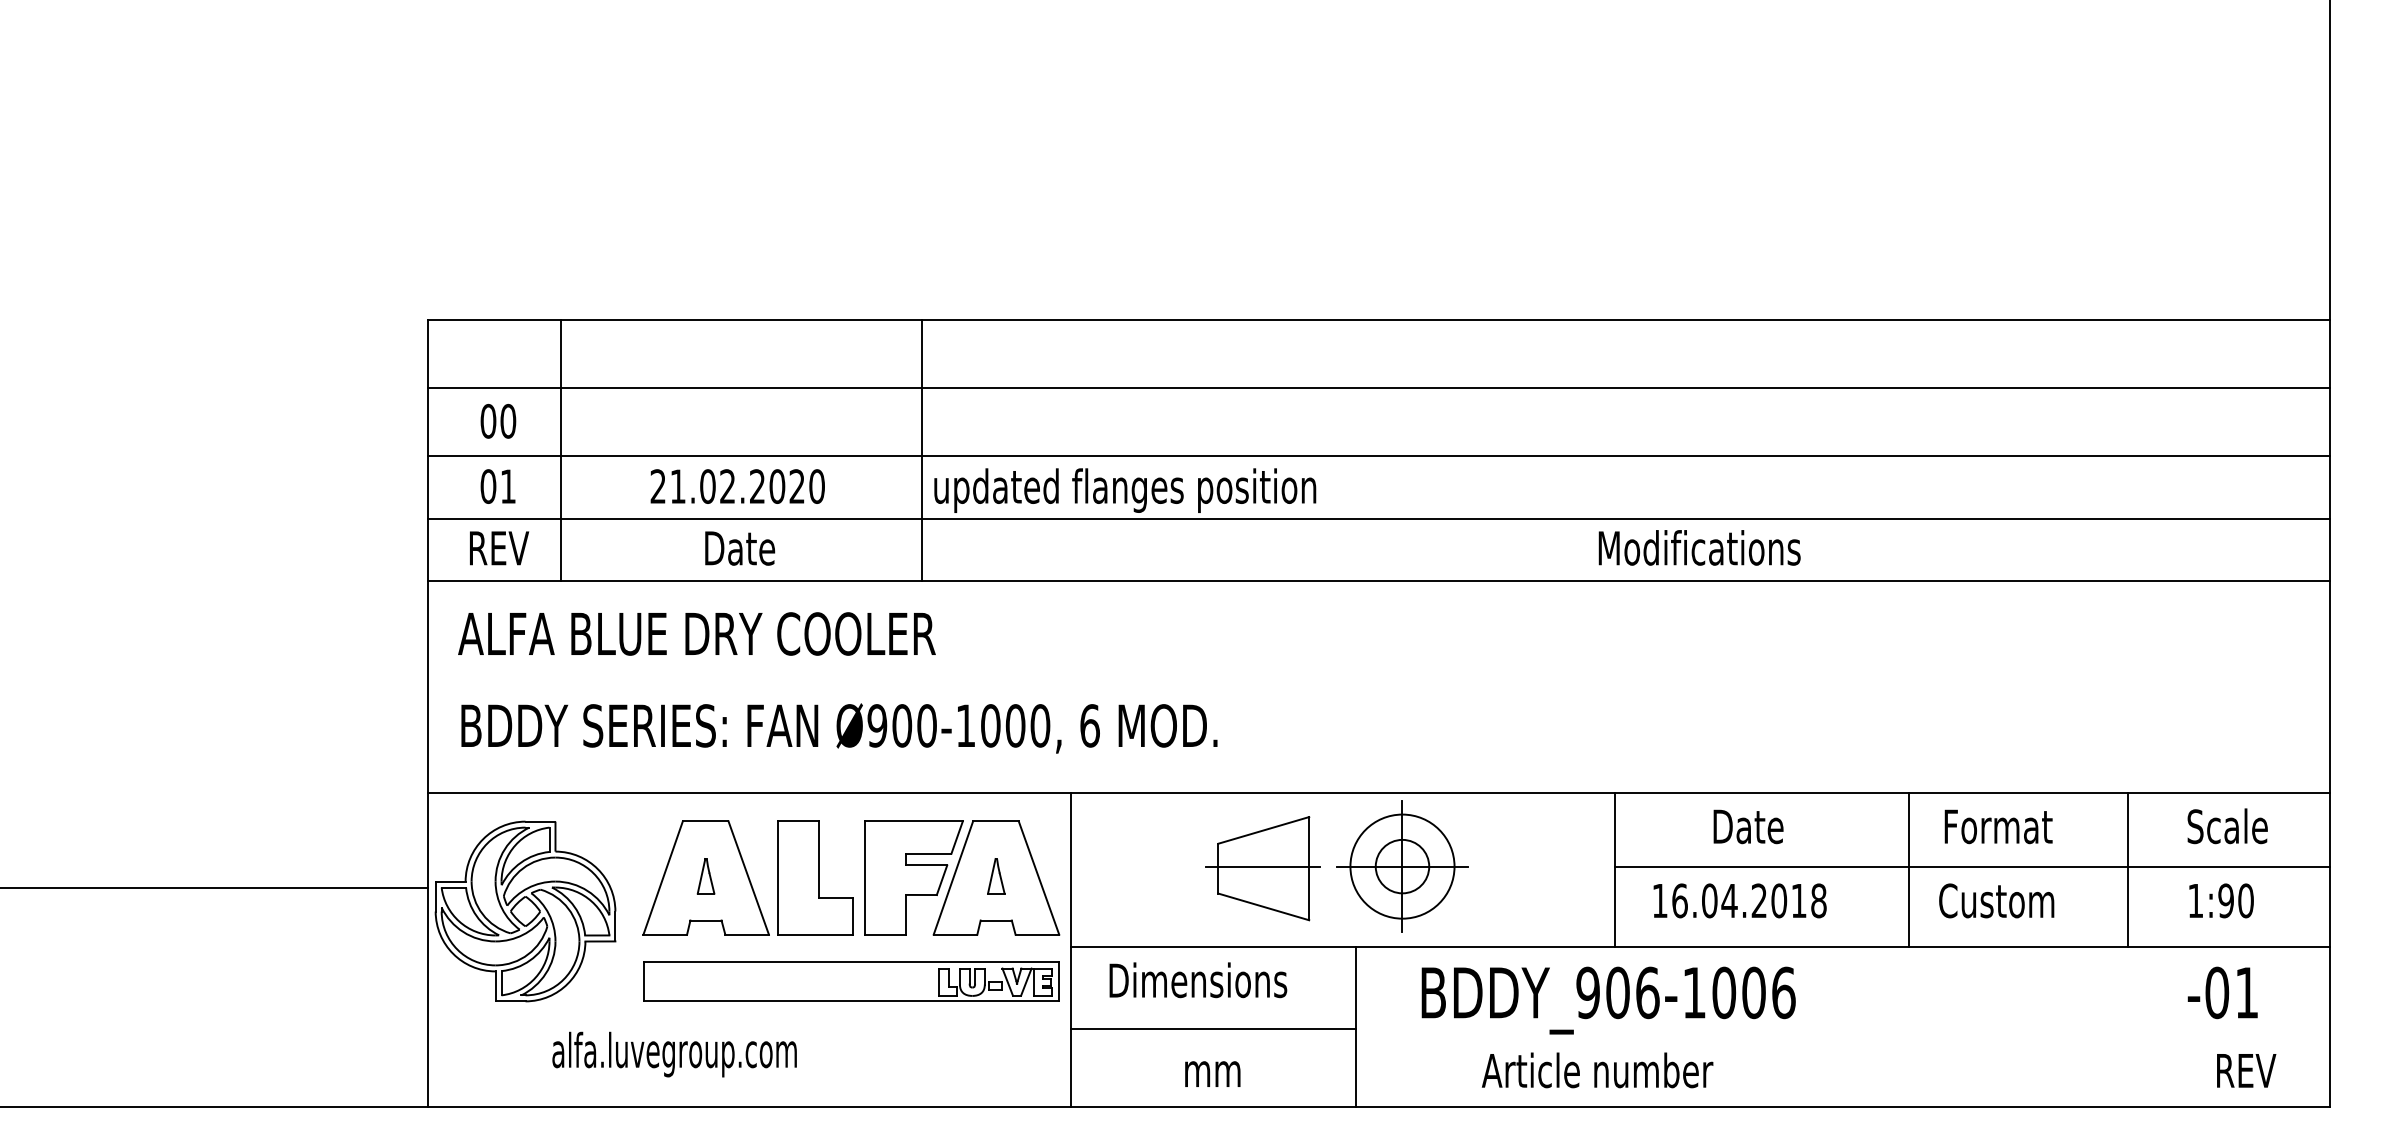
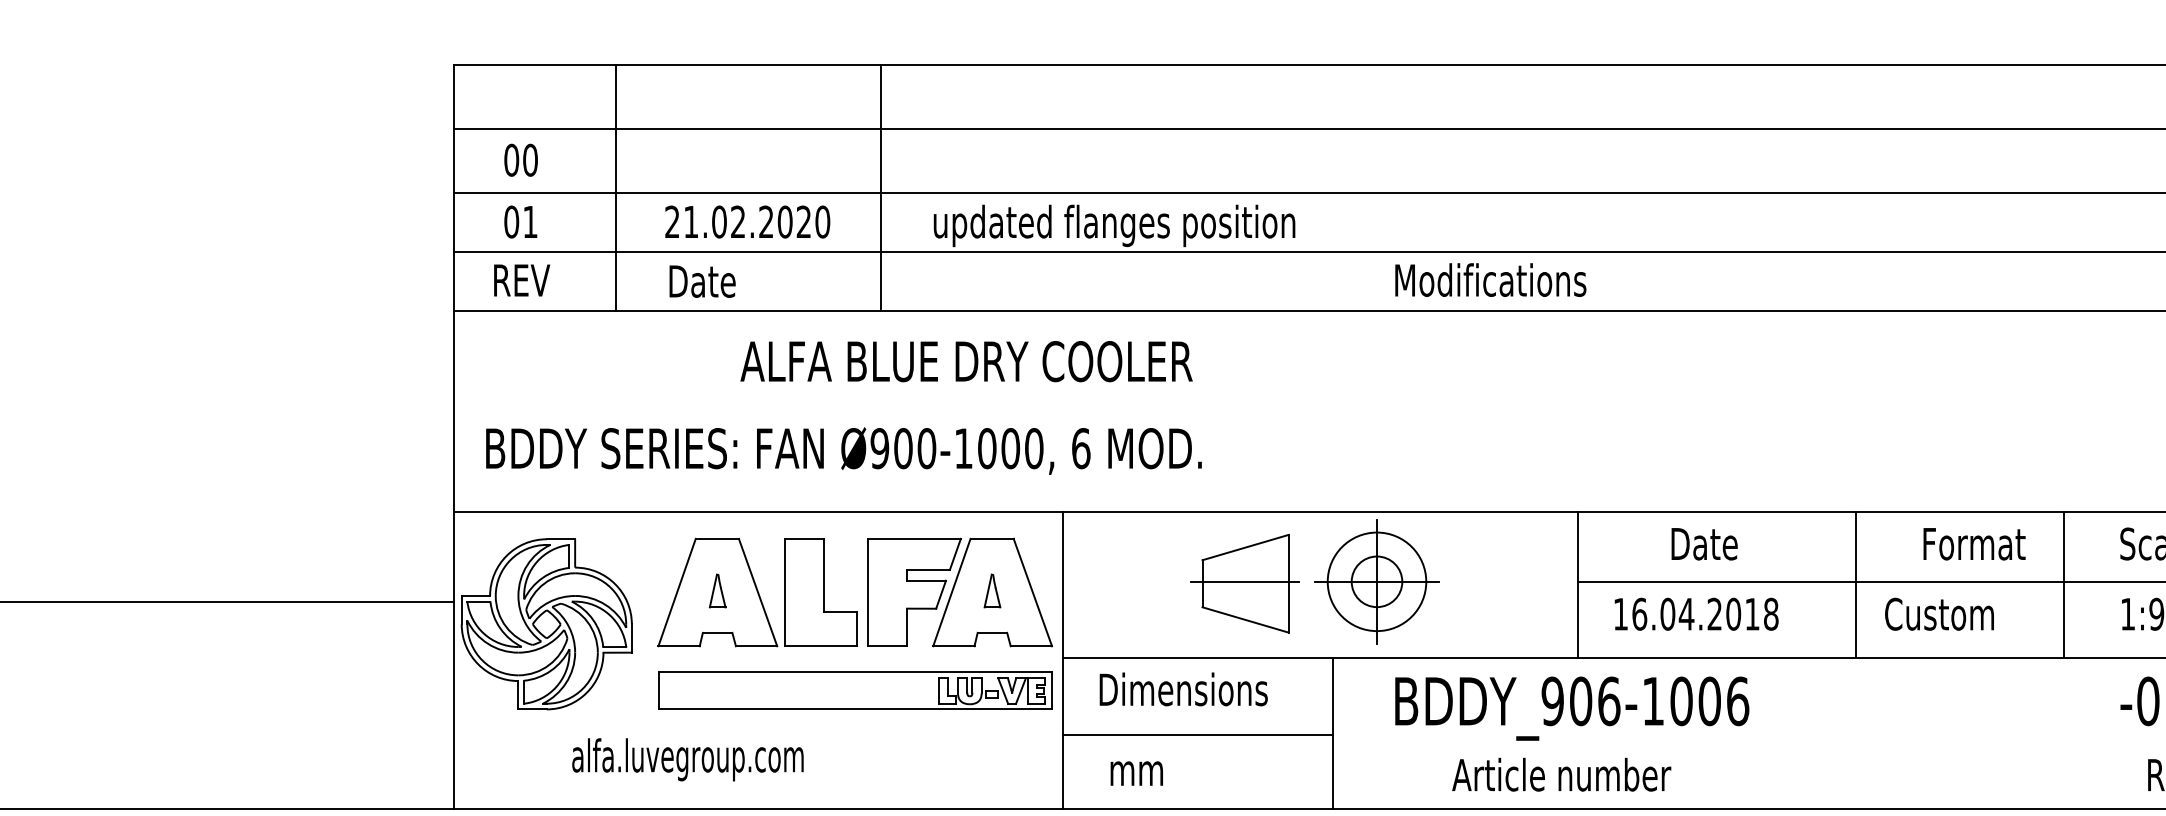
line: (560, 450) -> (615, 187), moved
line: (921, 450) -> (880, 187), moved
text: (1699, 547) -> (1490, 279), moved
text: (740, 548) -> (702, 281), moved
text: (696, 633) -> (966, 361), moved
text: (1998, 826) -> (1974, 543), moved
text: (1212, 1073) -> (1136, 772), moved

